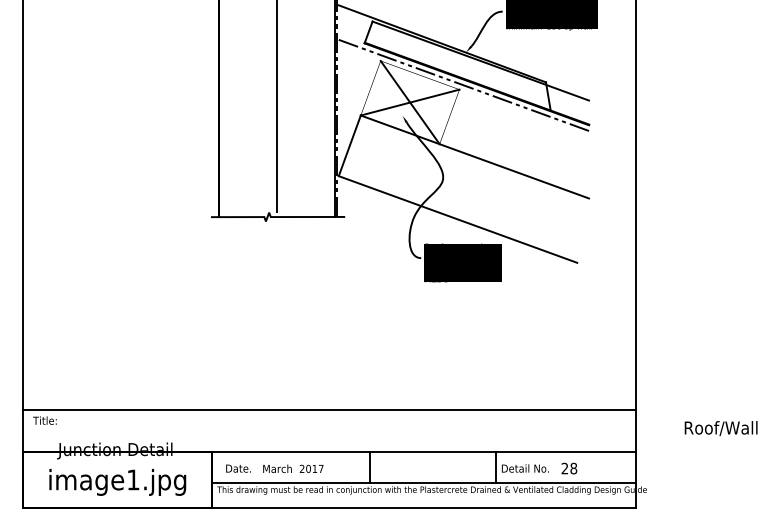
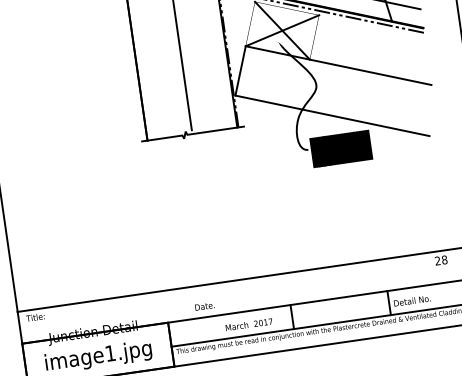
text: (238, 468) -> (204, 306), moved
text: (293, 468) -> (249, 324), moved
text: (569, 468) -> (441, 260), moved

